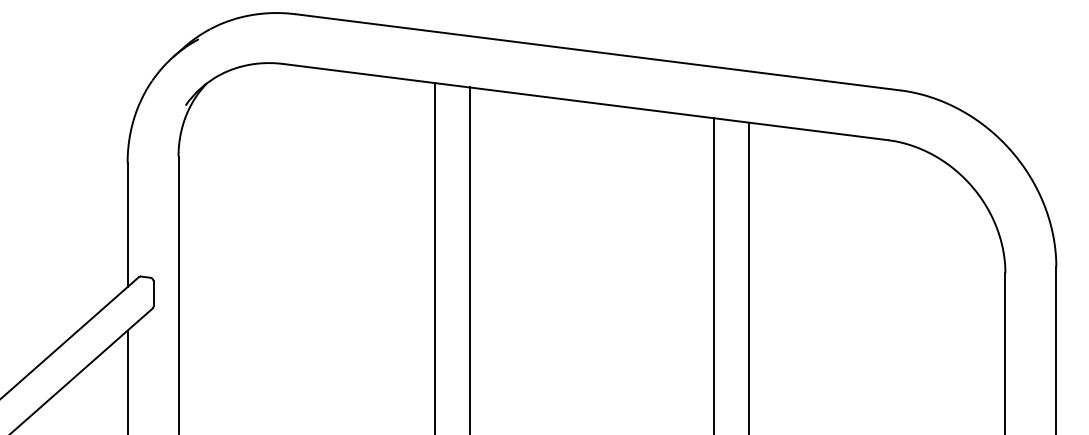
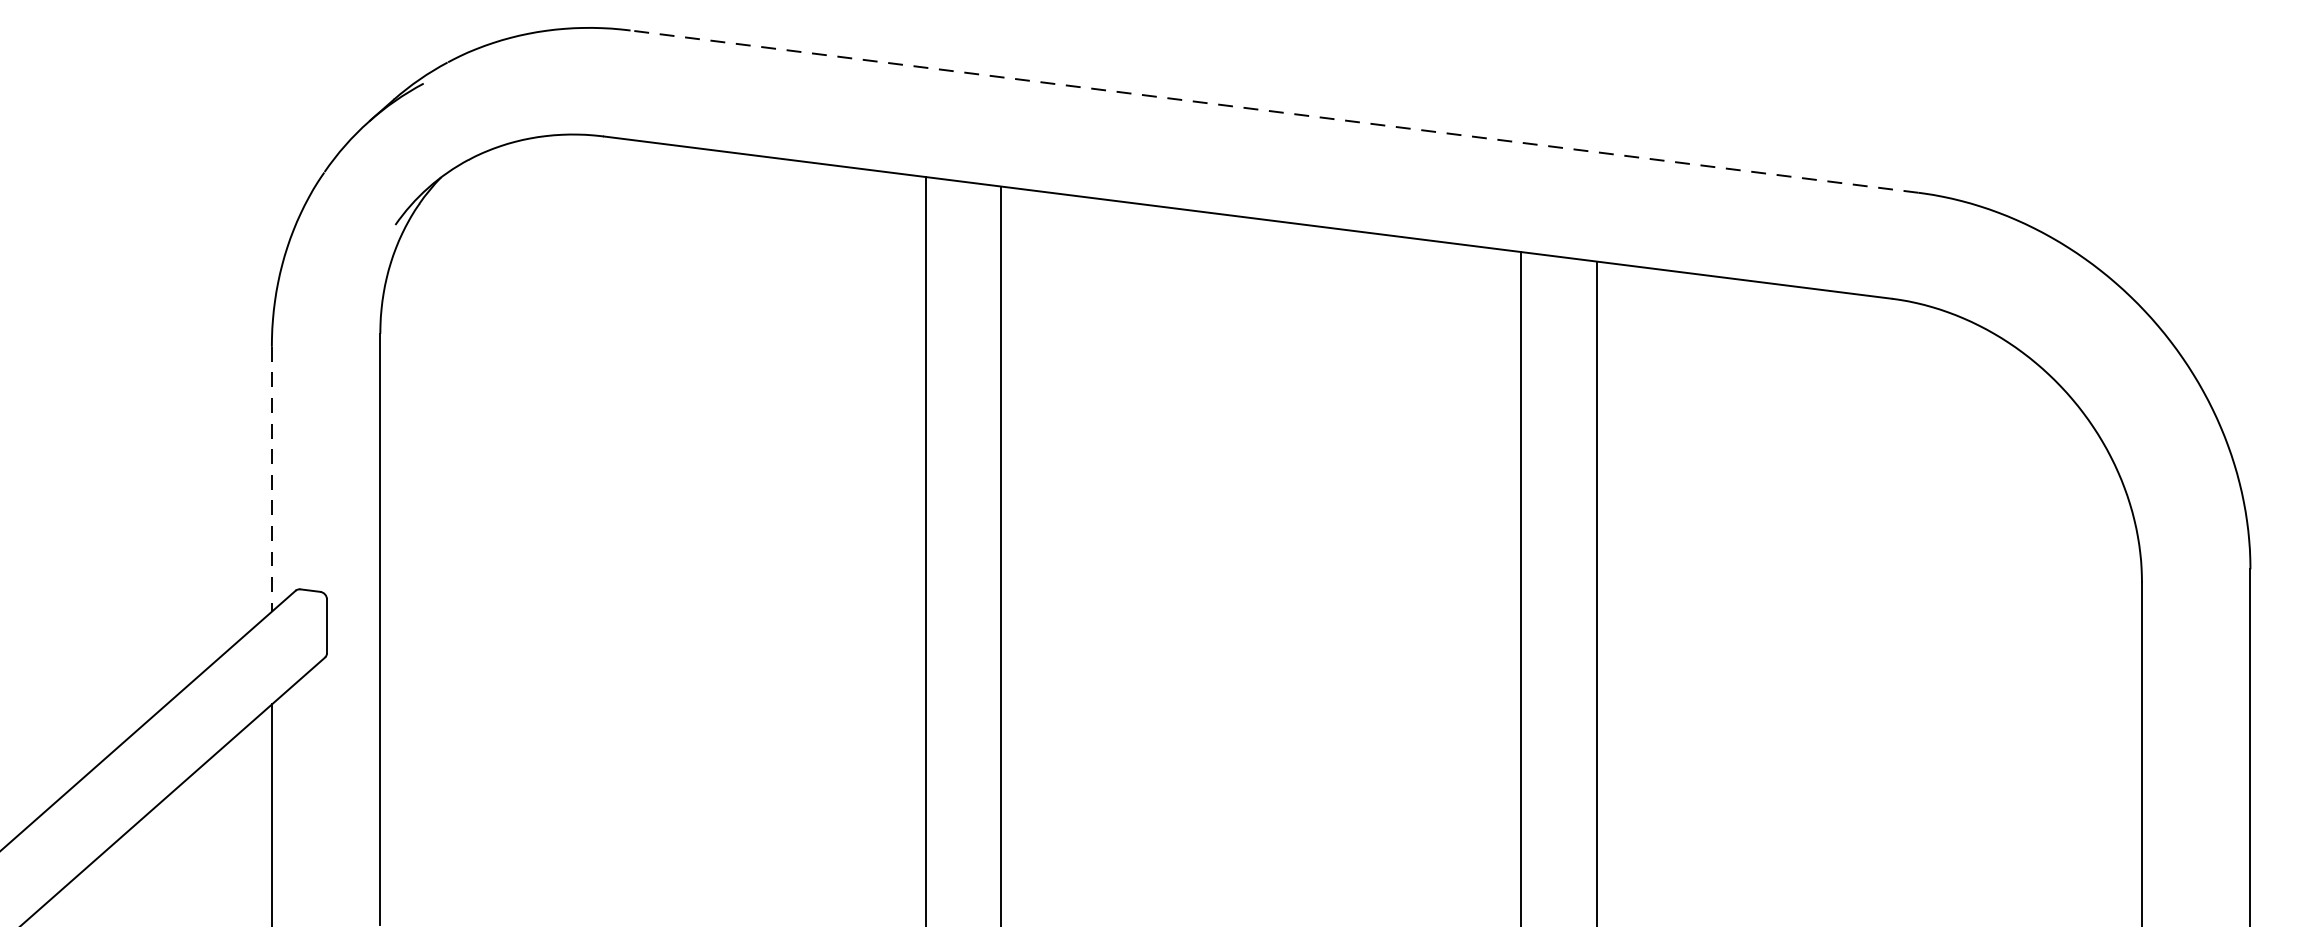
line: (598, 52) -> (1275, 111), solid -> dashed
line: (127, 225) -> (271, 480), solid -> dashed

